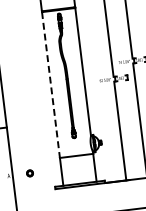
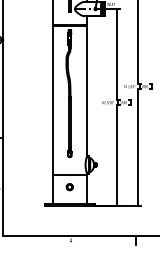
line: (50, 84) -> (52, 100), dashed -> solid
part: (29, 173) -> (69, 187), moved

